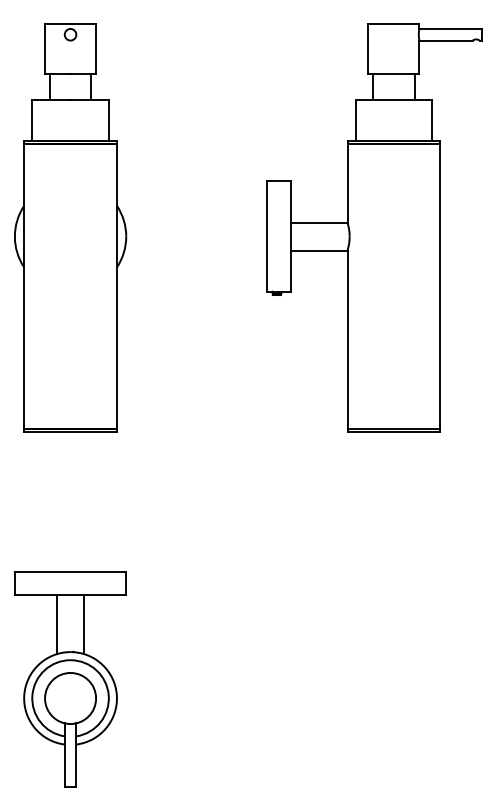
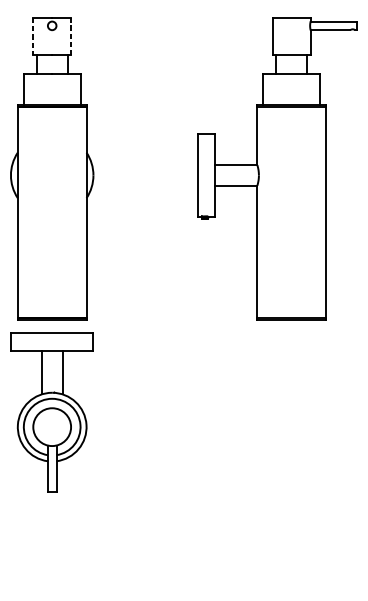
line: (45, 49) -> (33, 36), solid -> dashed
line: (96, 49) -> (71, 36), solid -> dashed
part: (70, 679) -> (52, 413), moved

